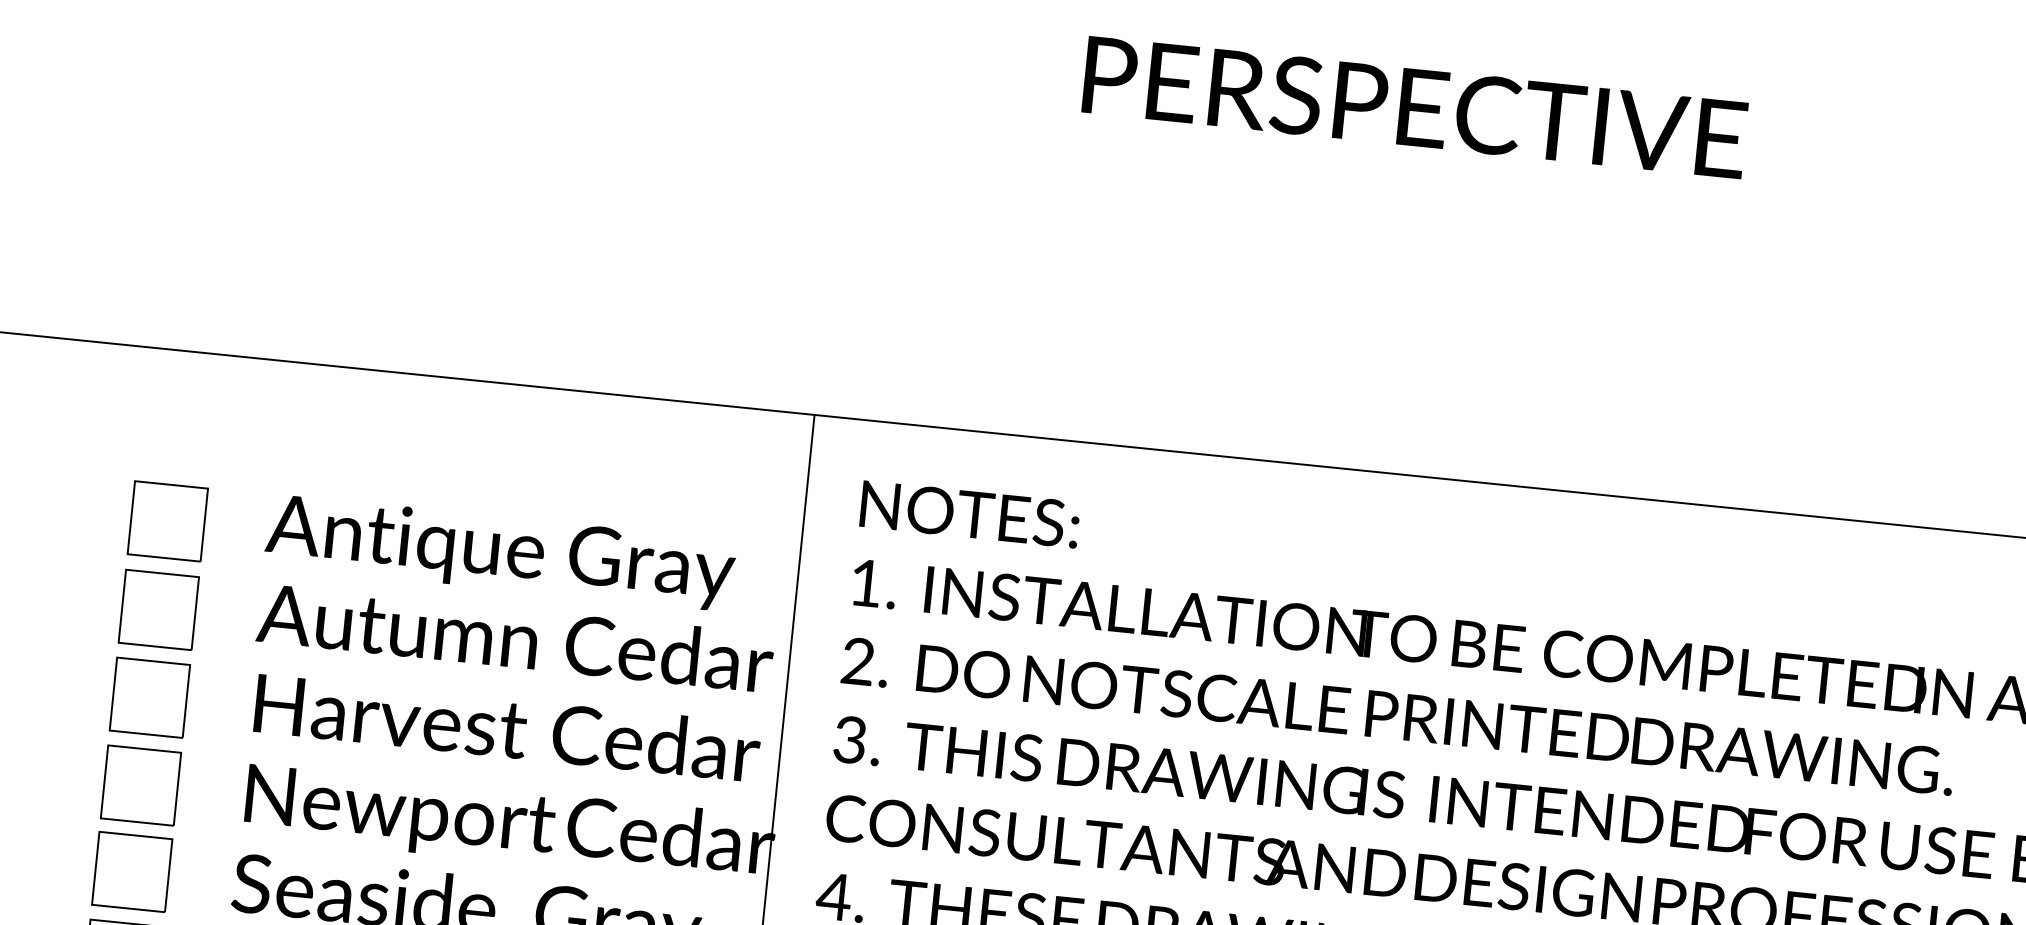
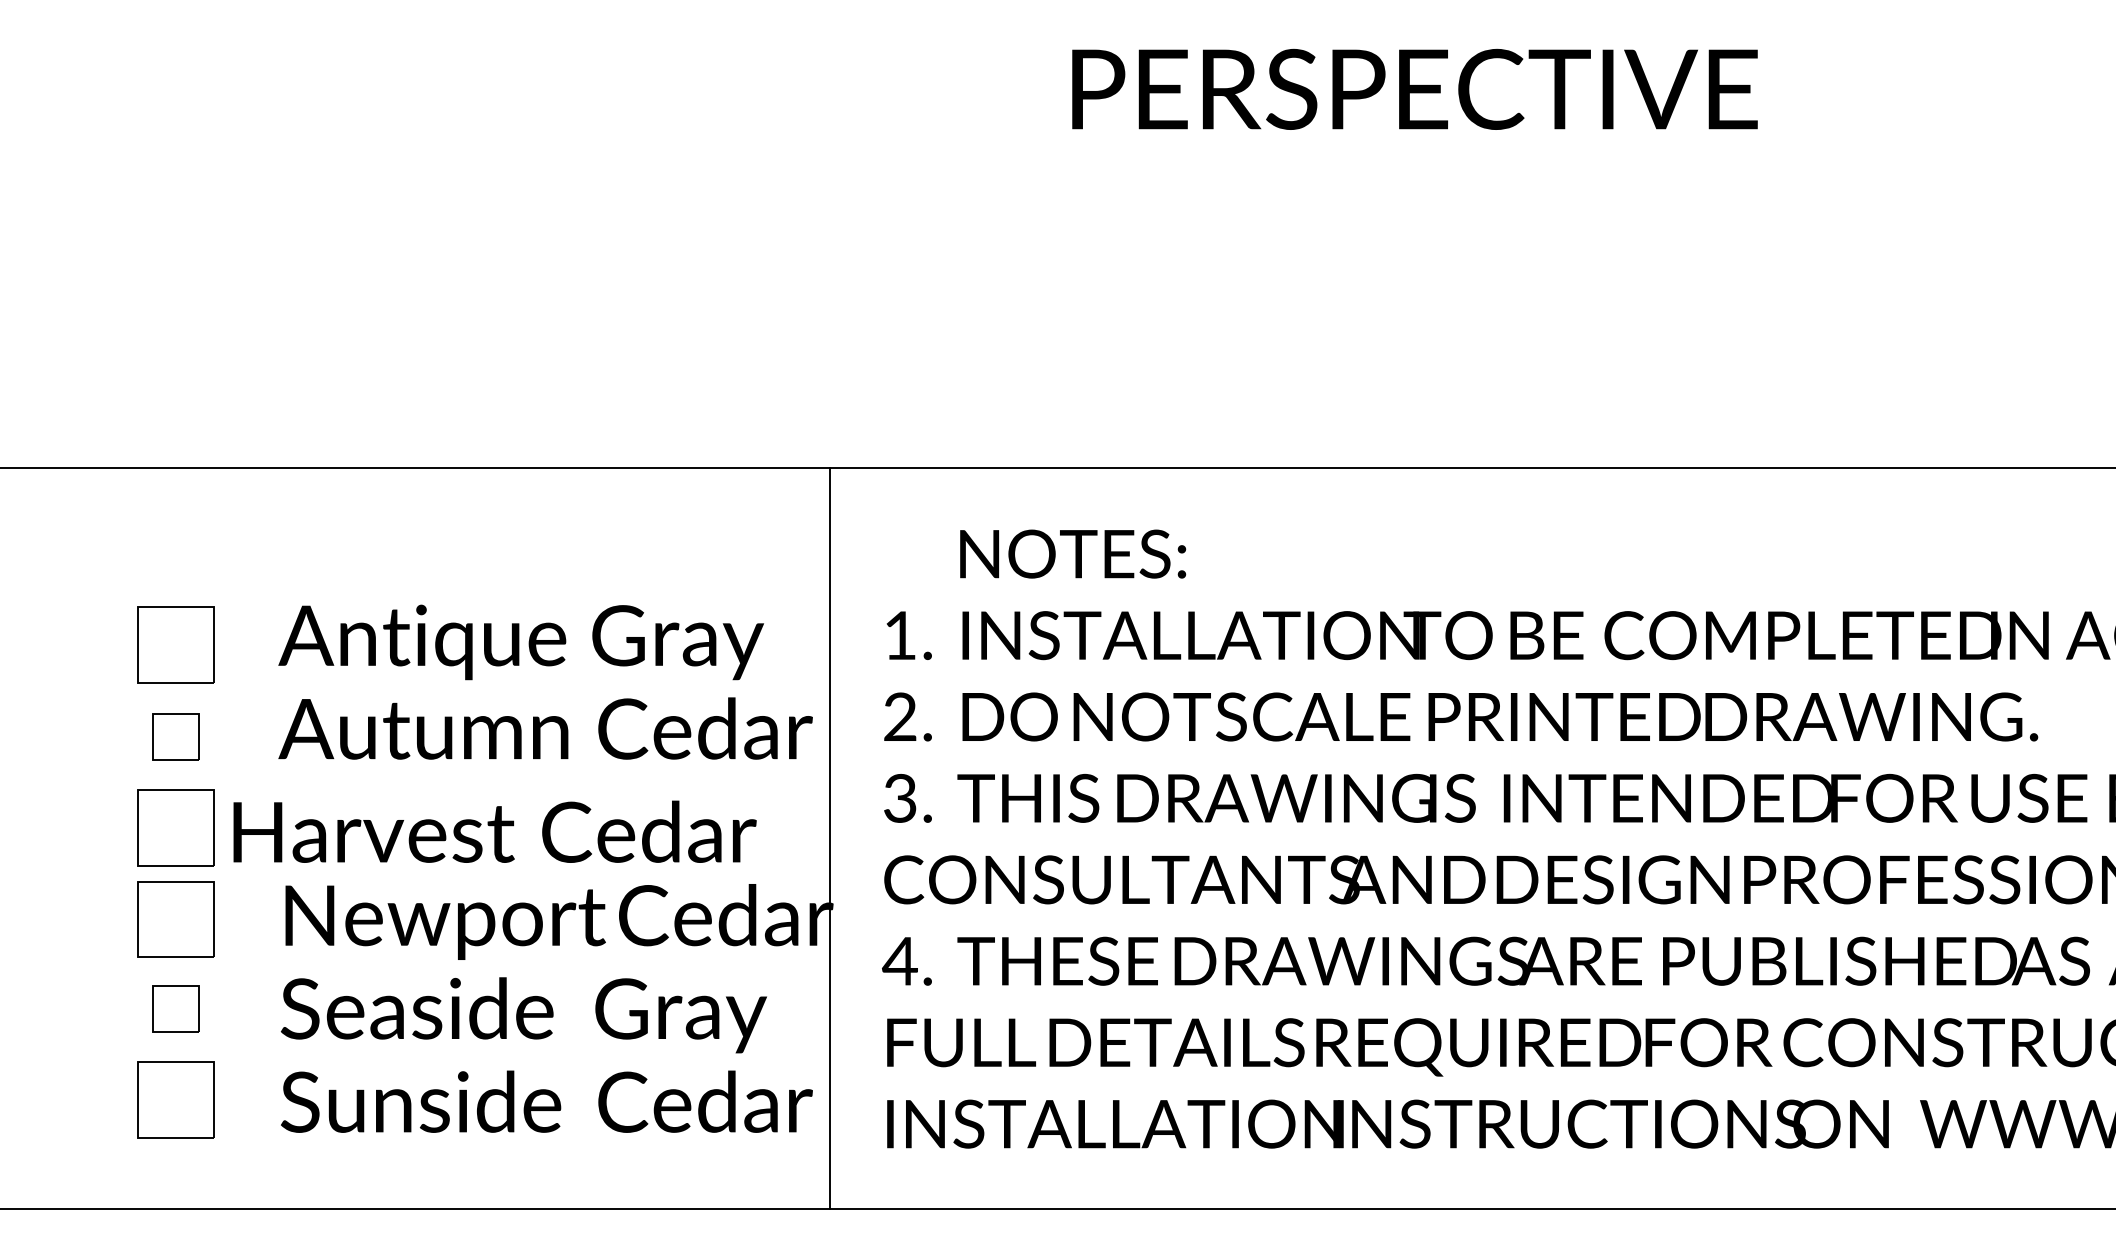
text: (970, 513) -> (1073, 553), moved
part: (158, 609) -> (175, 736), size x0.6
text: (507, 727) -> (494, 831), moved
part: (131, 871) -> (175, 1008), size x0.6

